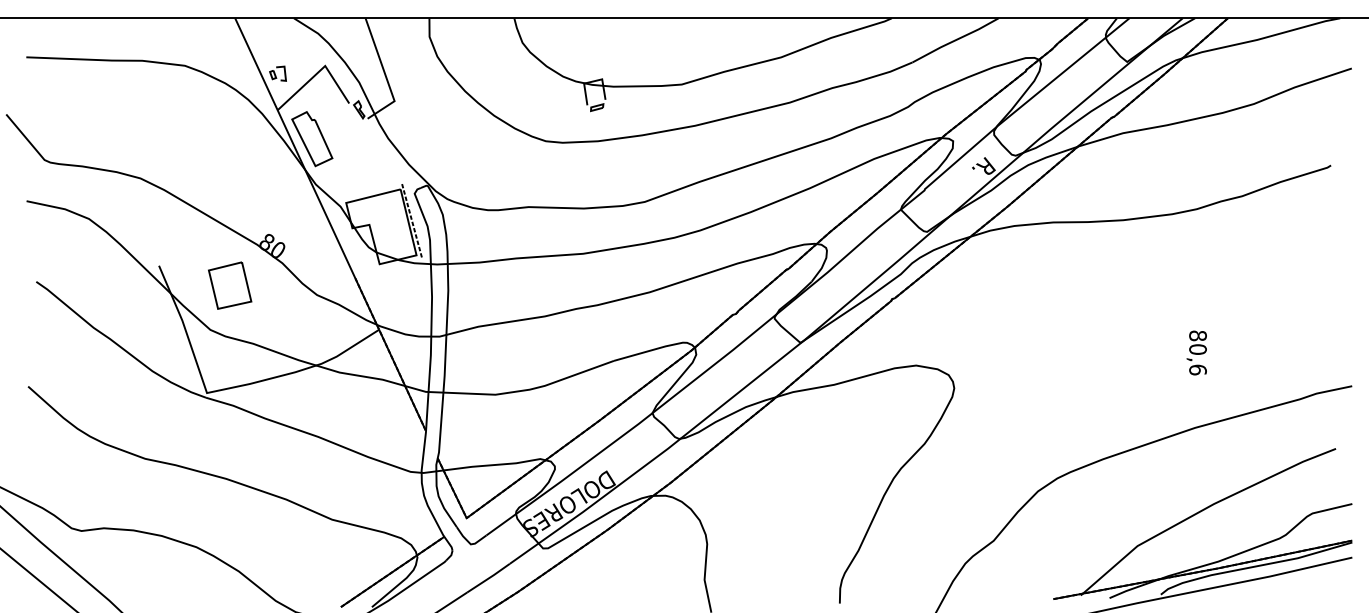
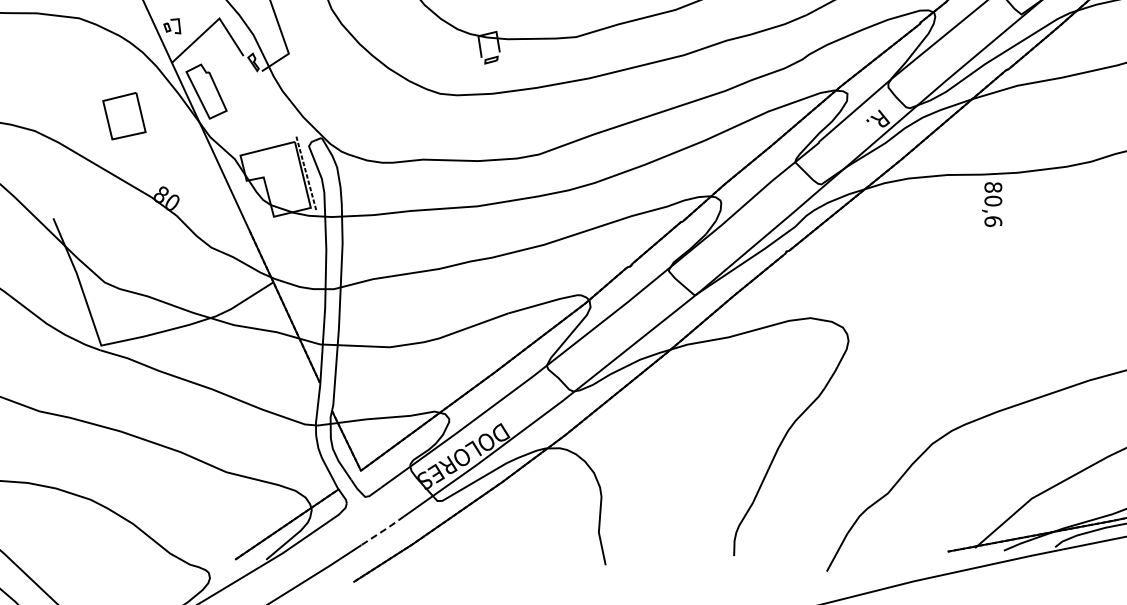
part: (230, 285) -> (124, 116), moved
text: (1196, 352) -> (991, 204), moved
line: (489, 578) -> (383, 531), solid -> dashed

